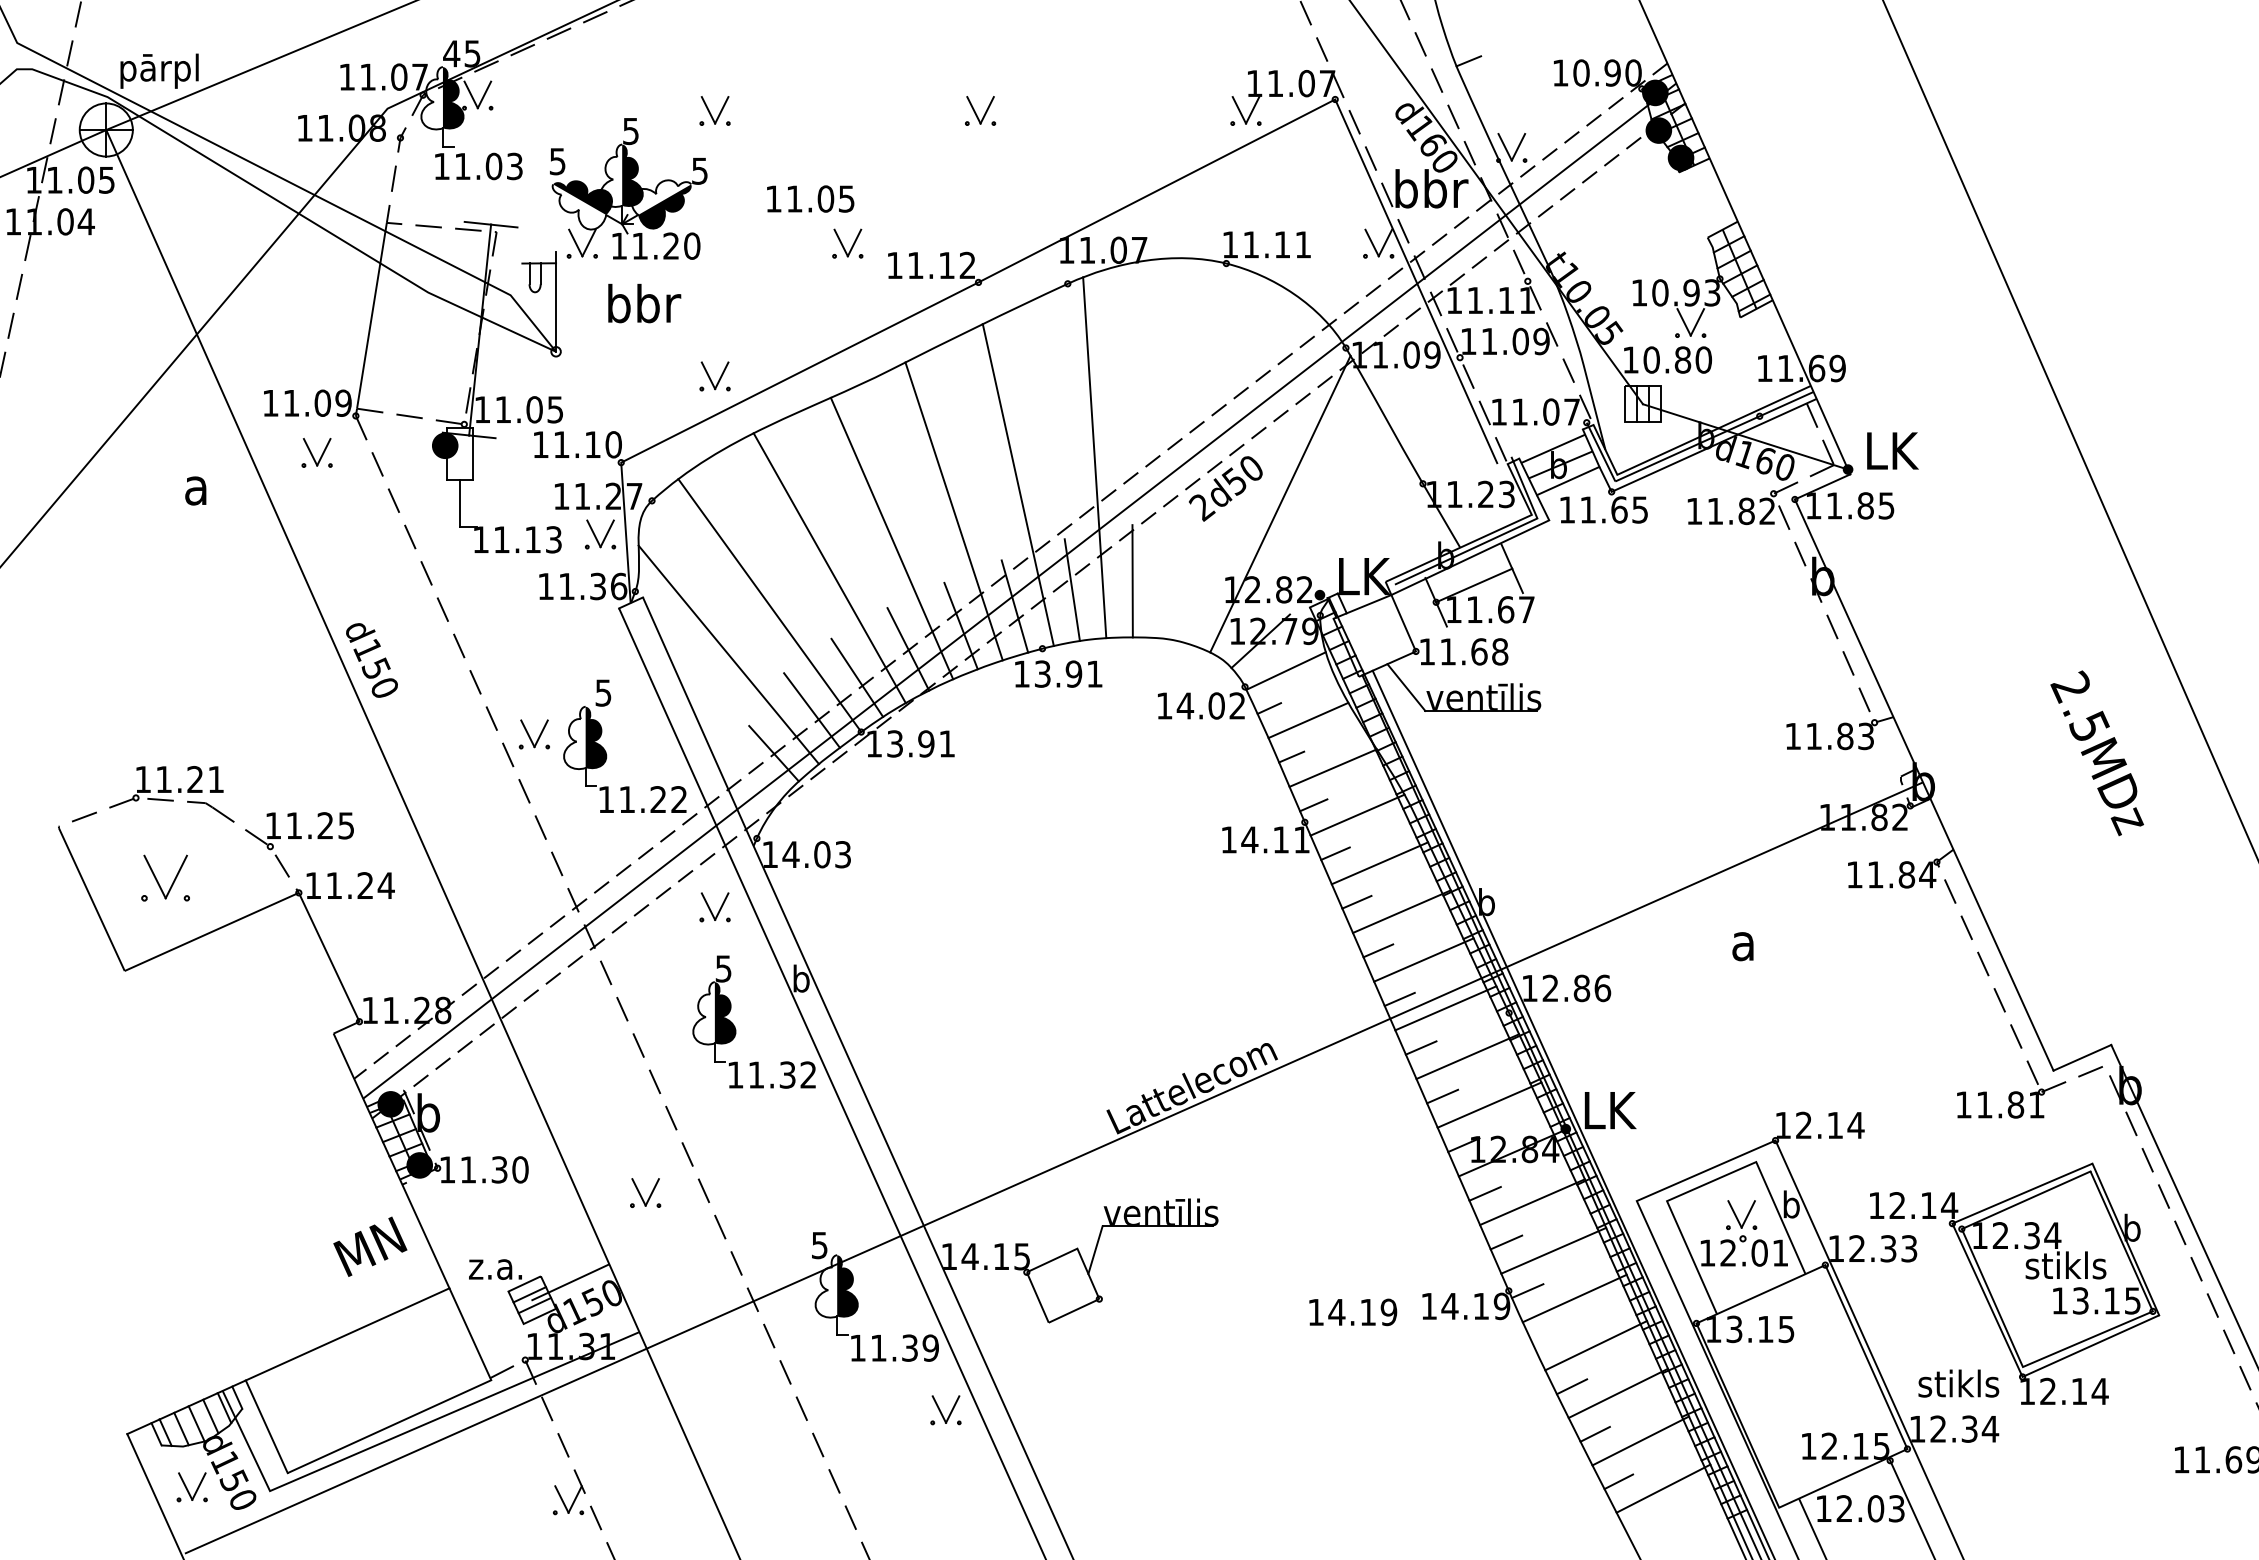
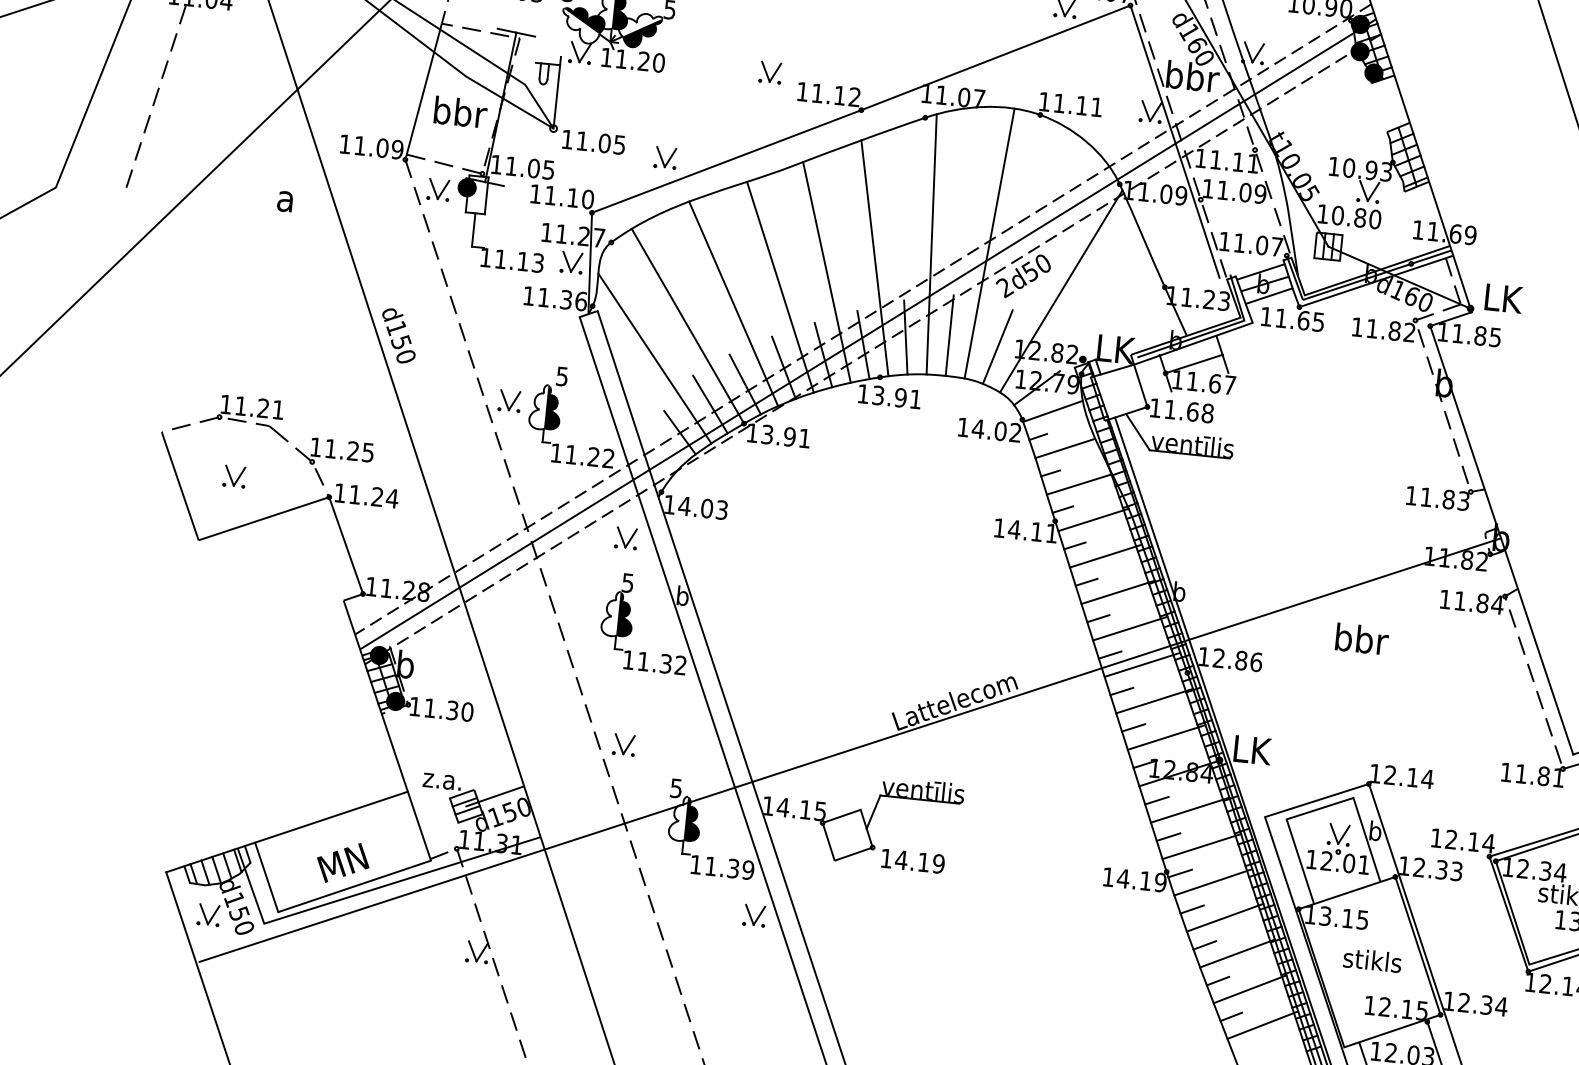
text: (810, 198) -> (593, 141), moved
text: (644, 303) -> (460, 112), moved
line: (1174, 448) -> (989, 243), added
part: (316, 452) -> (438, 189), moved
line: (1200, 590) -> (997, 347), added
part: (164, 877) -> (234, 476), size x0.62
text: (1745, 941) -> (1362, 639), a -> bbr
part: (645, 1192) -> (624, 744), moved
text: (370, 1246) -> (343, 862), moved
text: (1353, 1312) -> (913, 861), moved
line: (1548, 1338) -> (1191, 909), added
text: (1958, 1383) -> (1372, 960), moved

